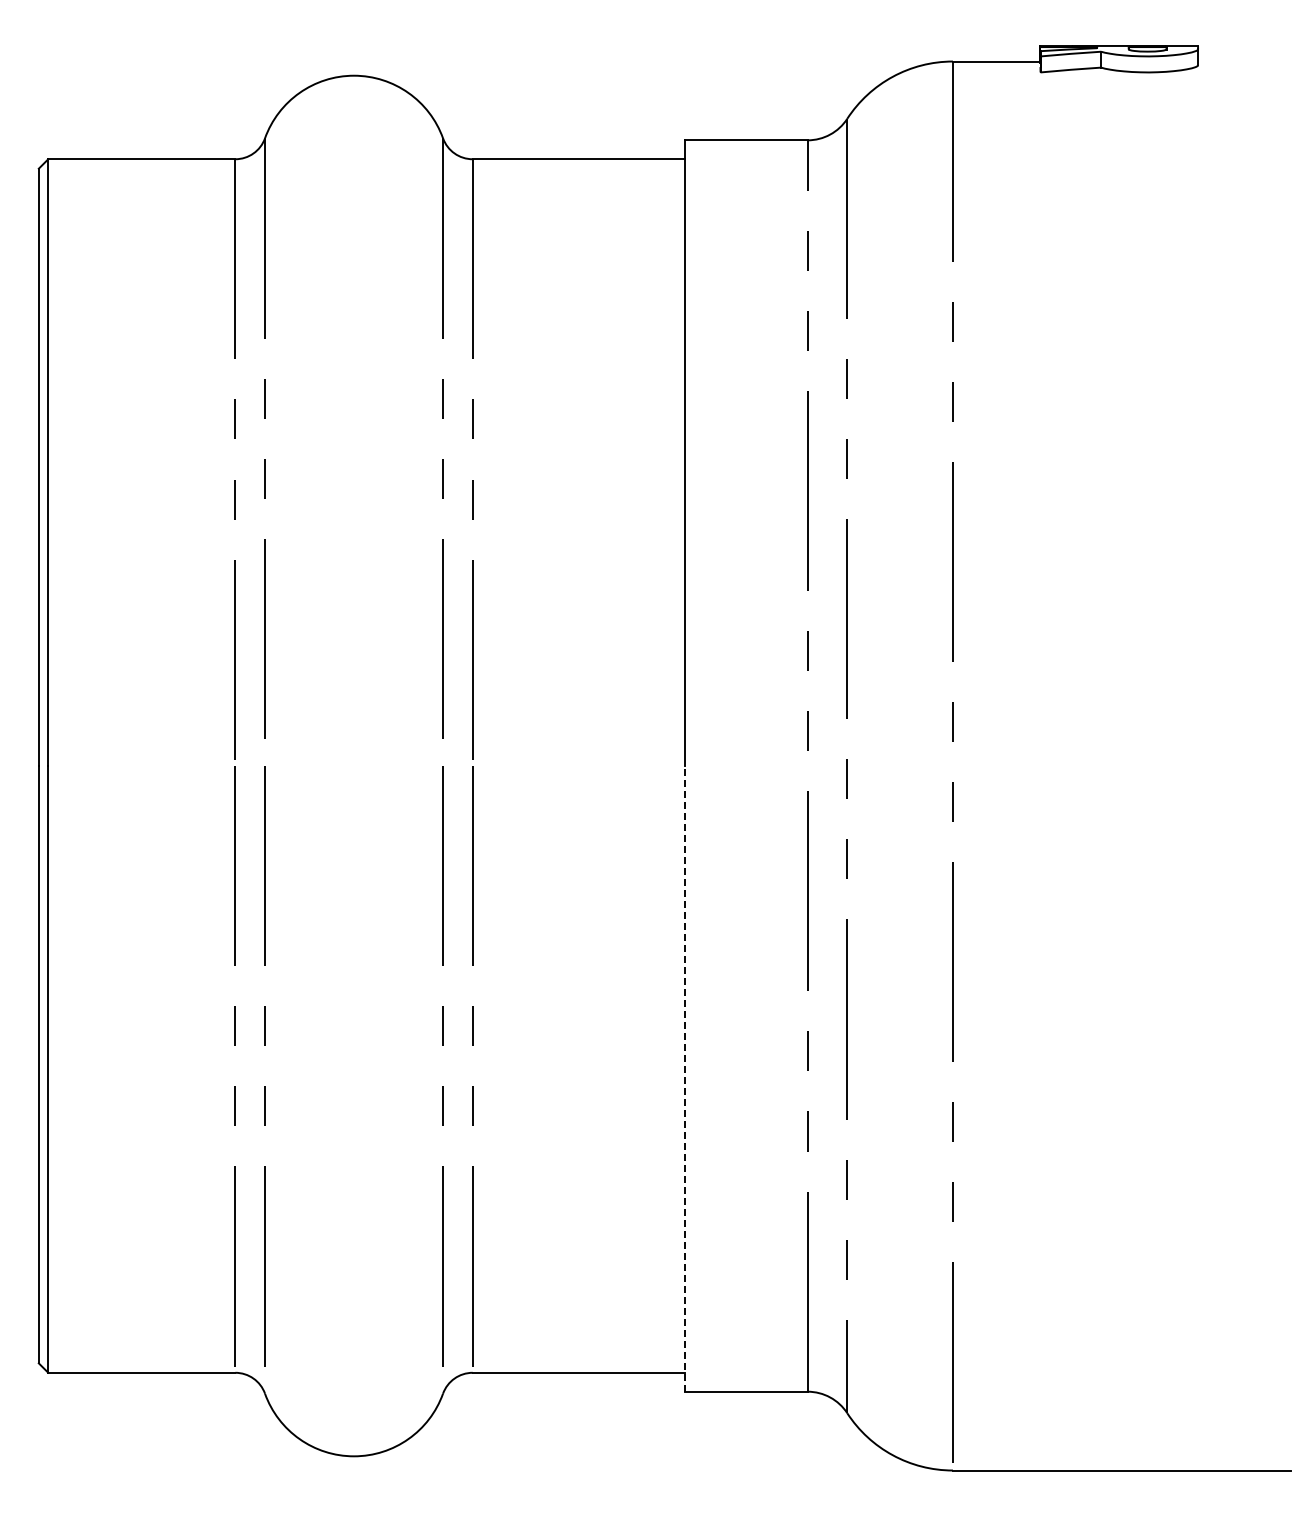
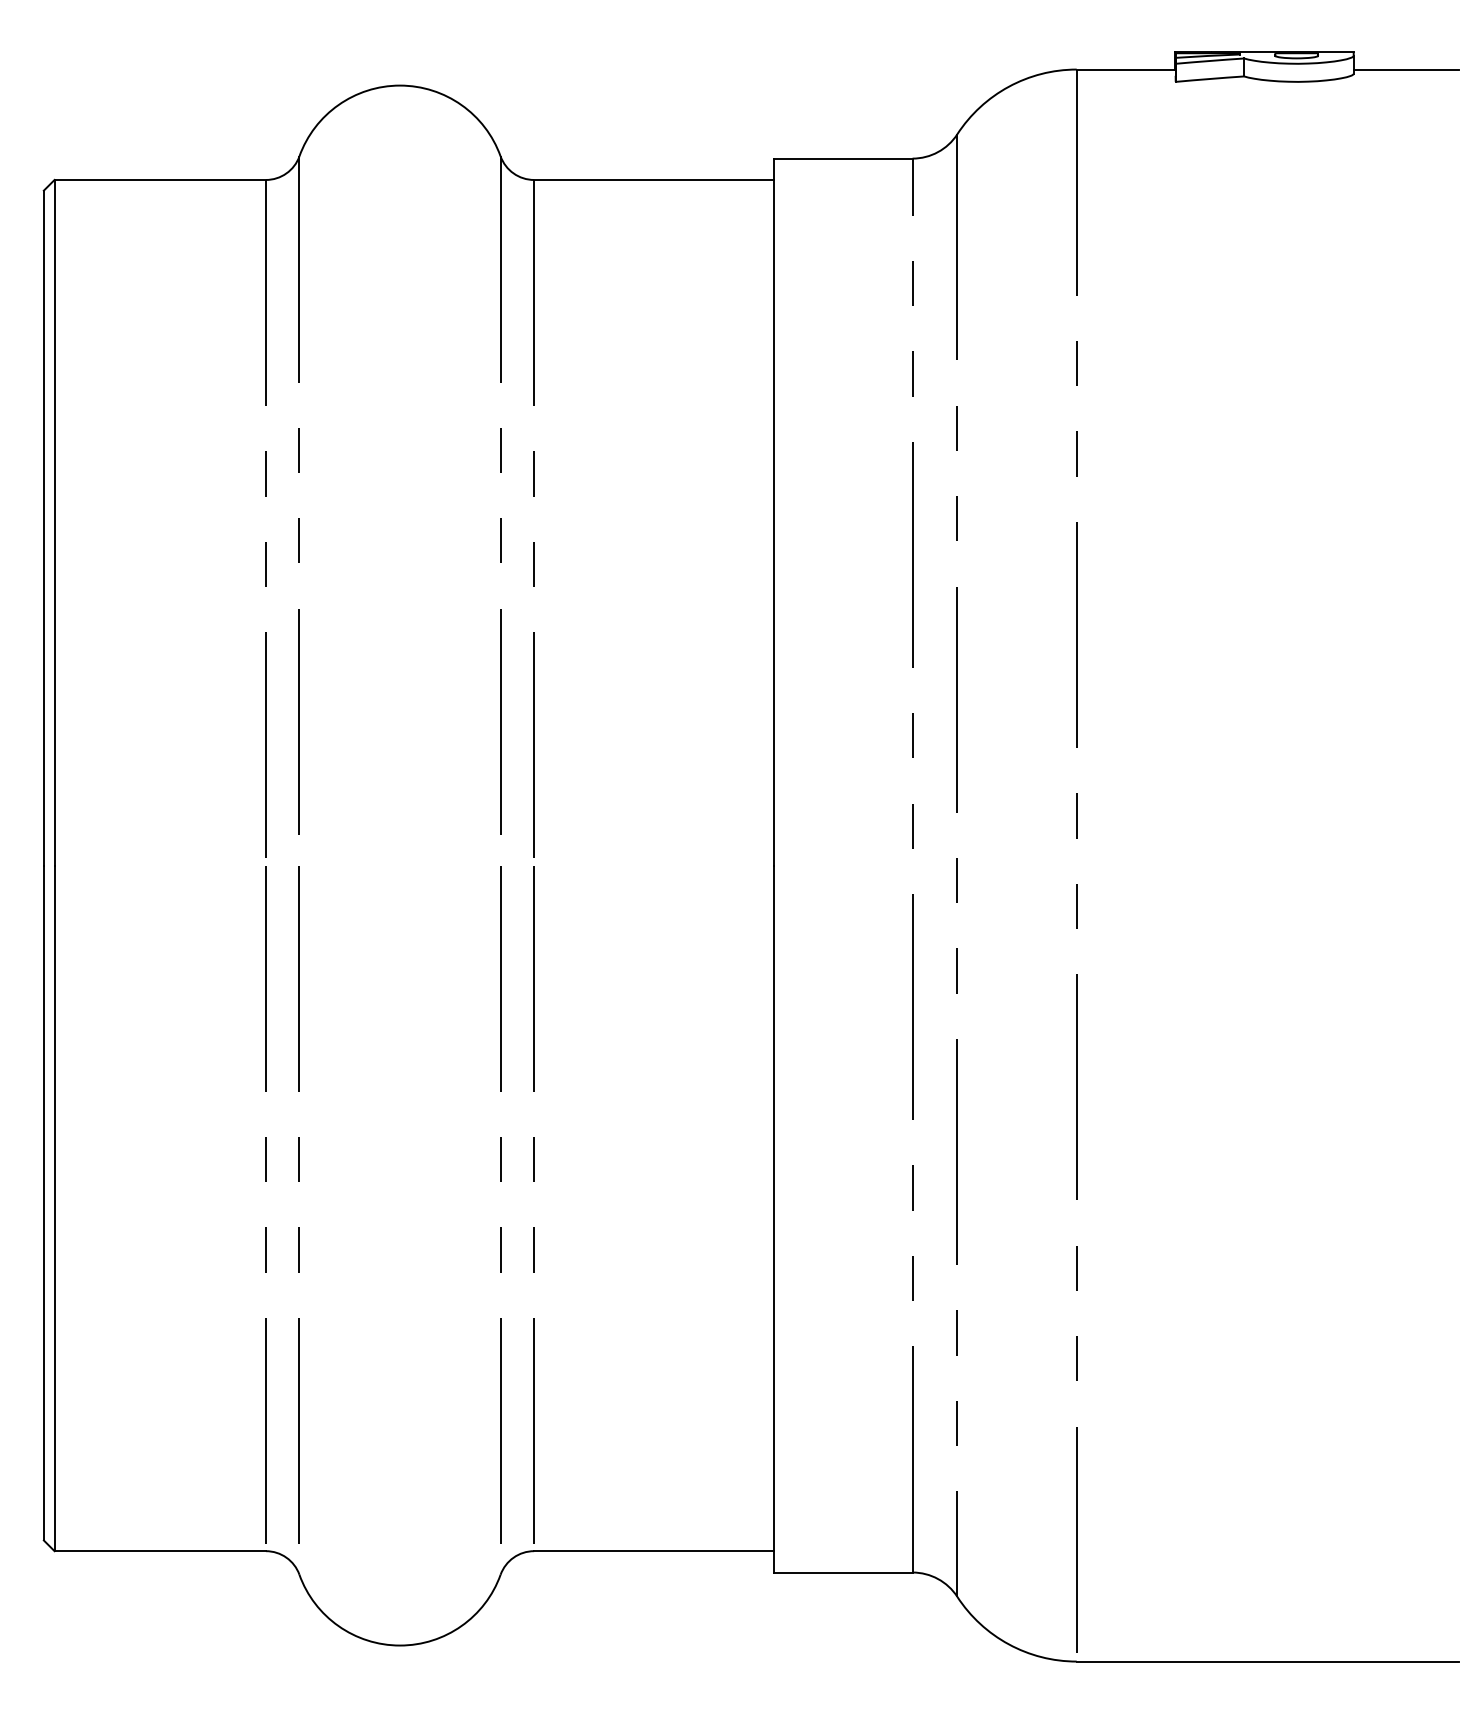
line: (1244, 61) -> (1406, 69), added
line: (685, 1078) -> (774, 1218), dashed -> solid

